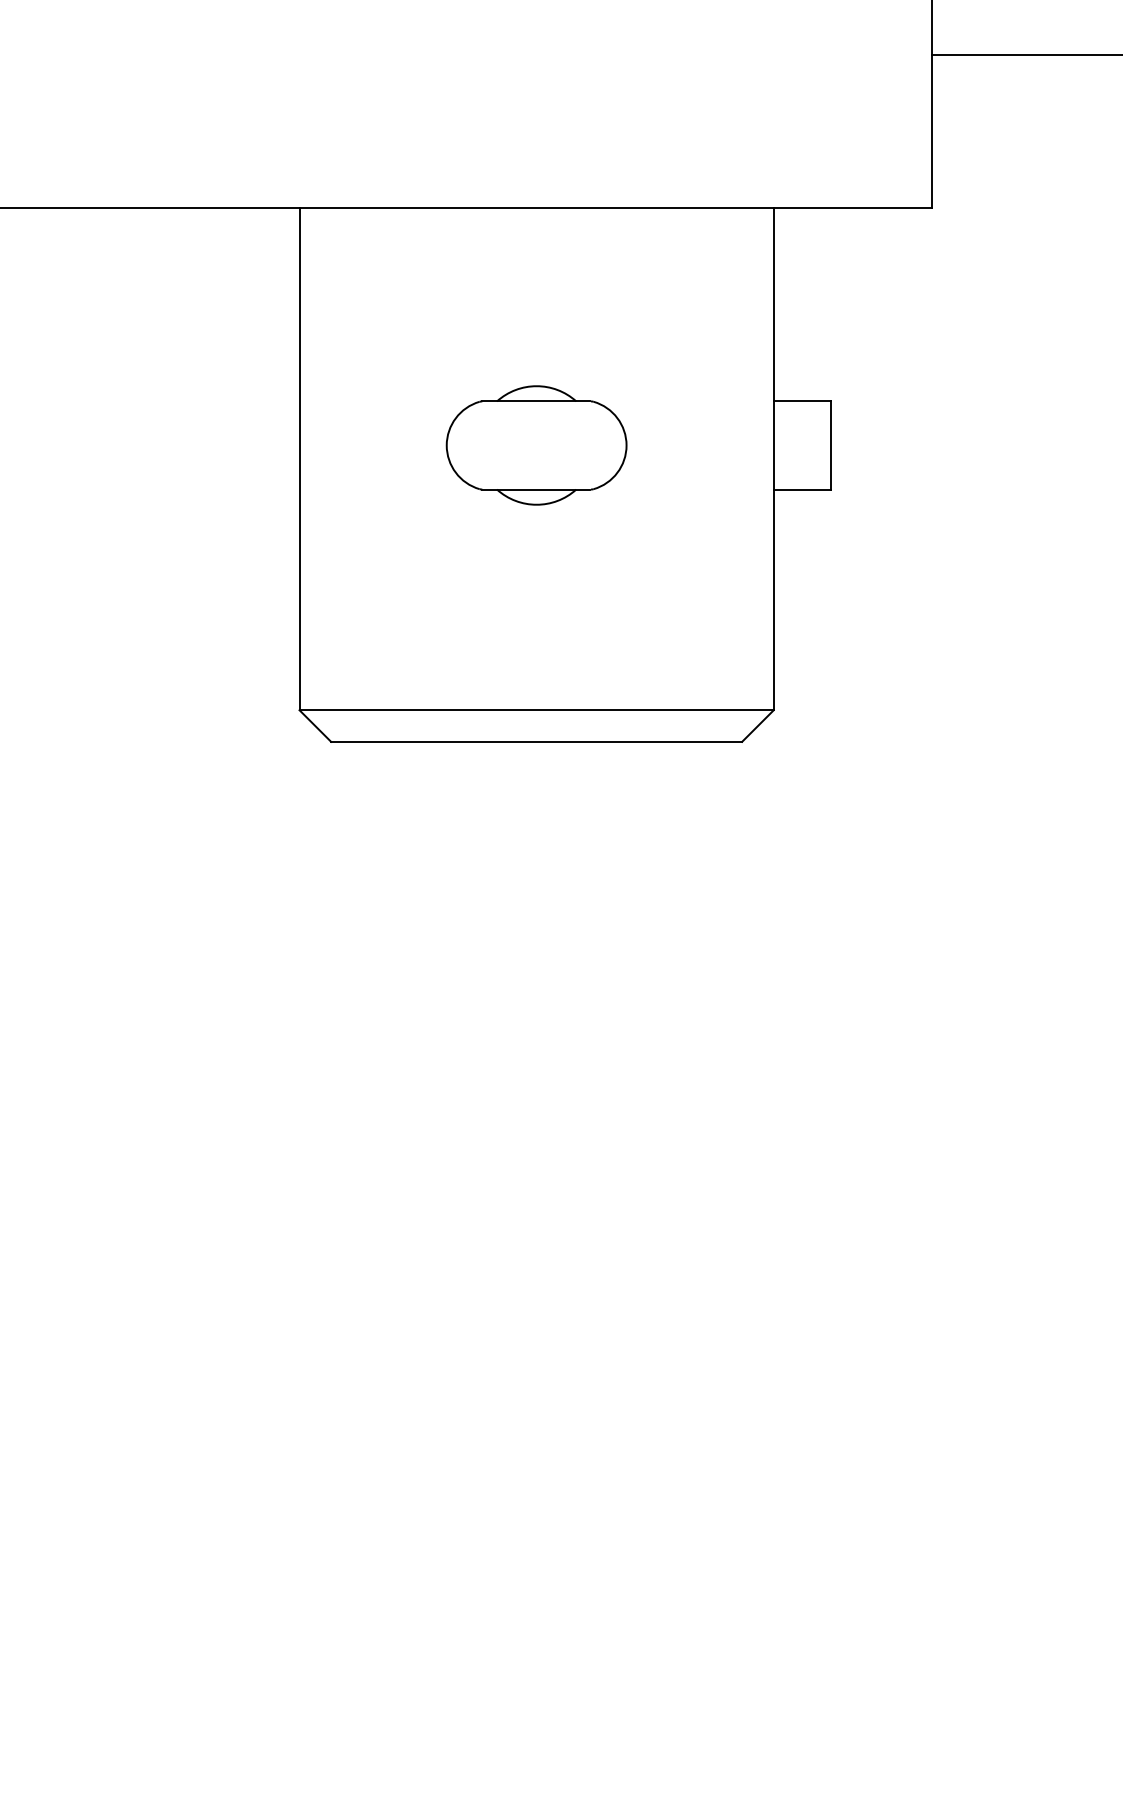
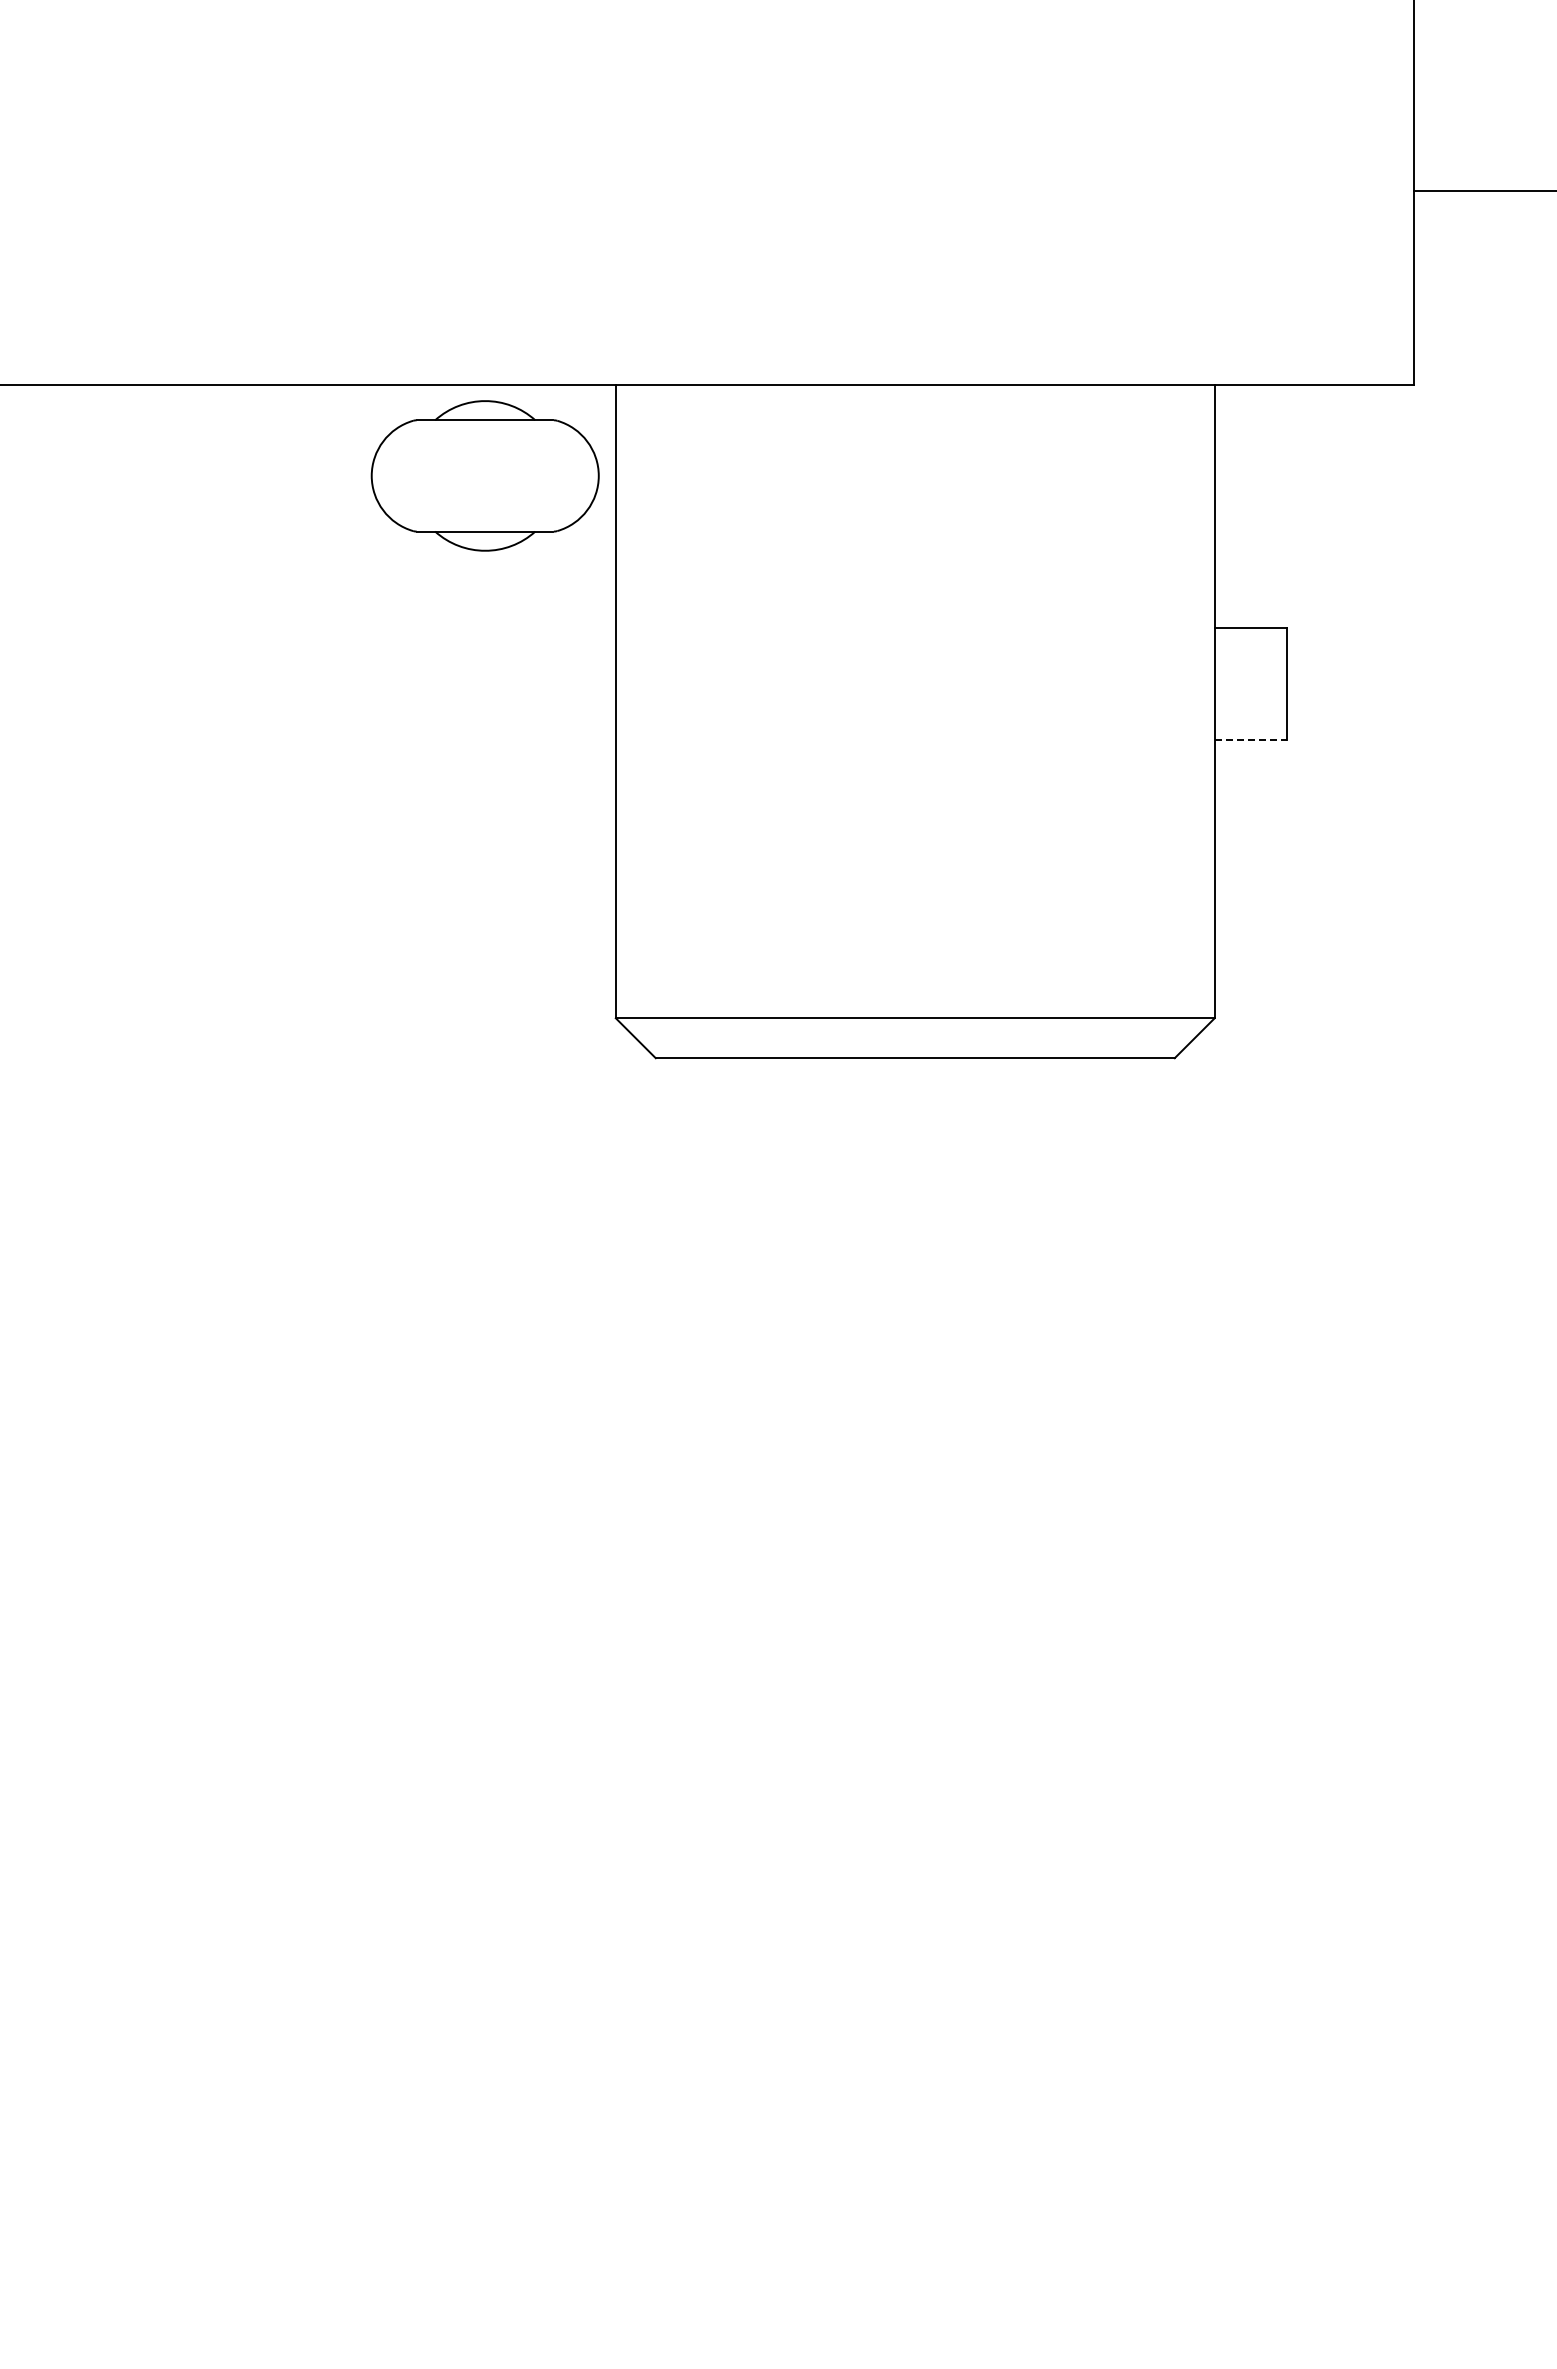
part: (536, 445) -> (484, 475), moved
line: (802, 489) -> (1251, 739), solid -> dashed

